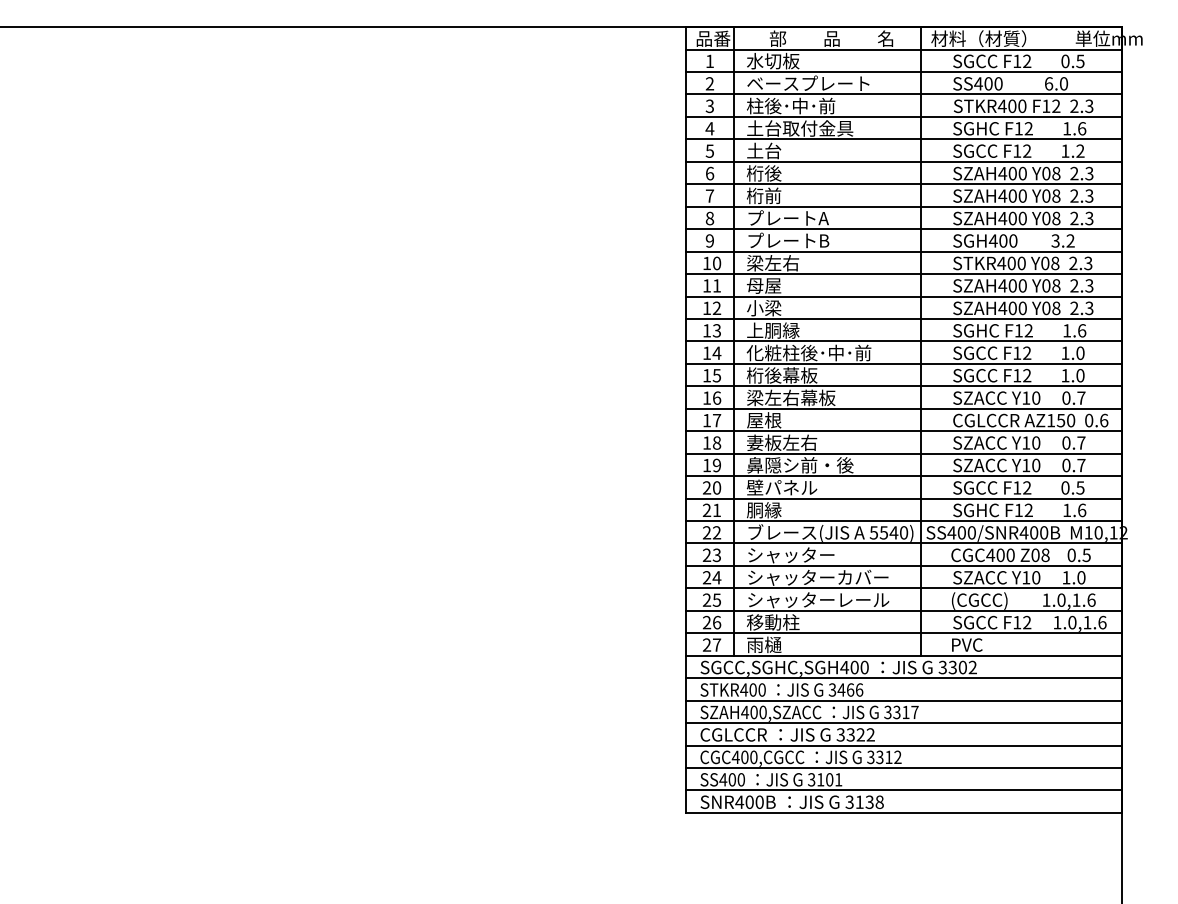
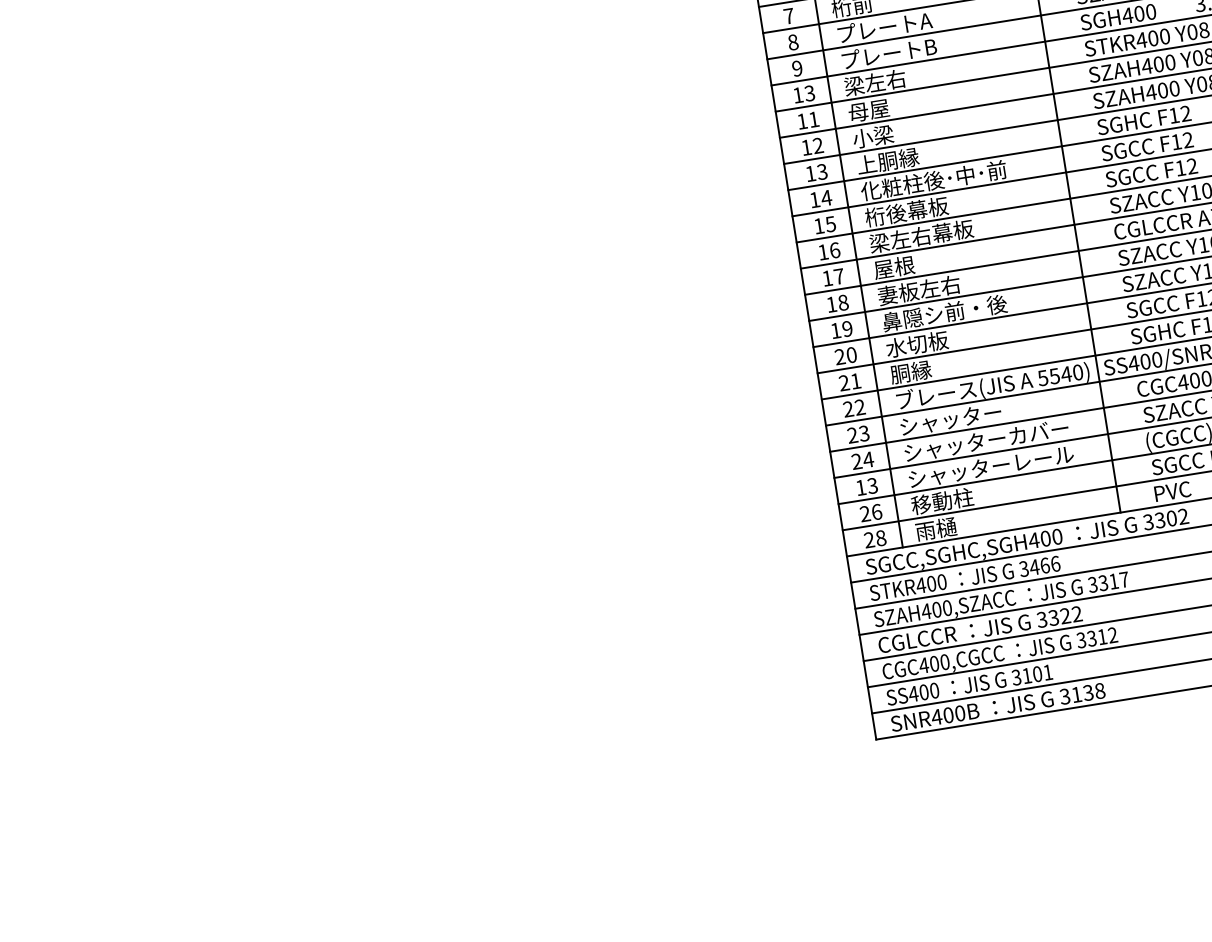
text: (716, 263) -> (809, 93), 10 -> 13
text: (781, 487) -> (926, 342), 壁パネル -> 水切板
text: (711, 599) -> (866, 486), 25 -> 13
text: (717, 644) -> (881, 537), 27 -> 28

